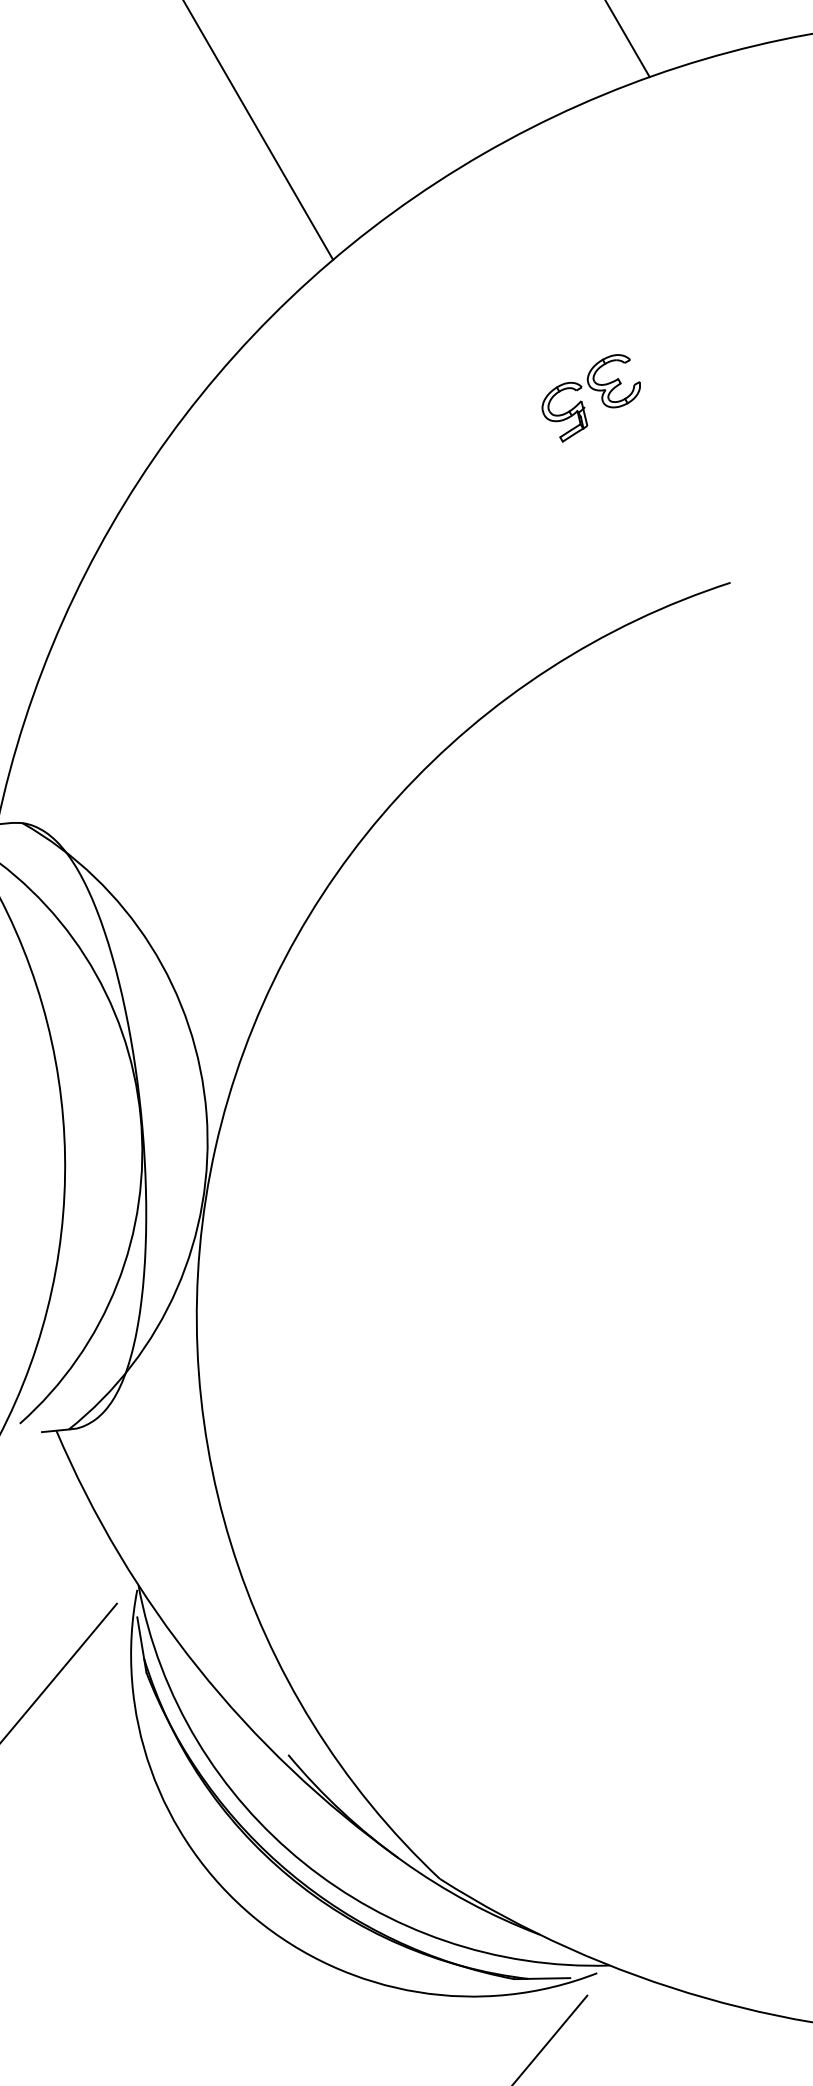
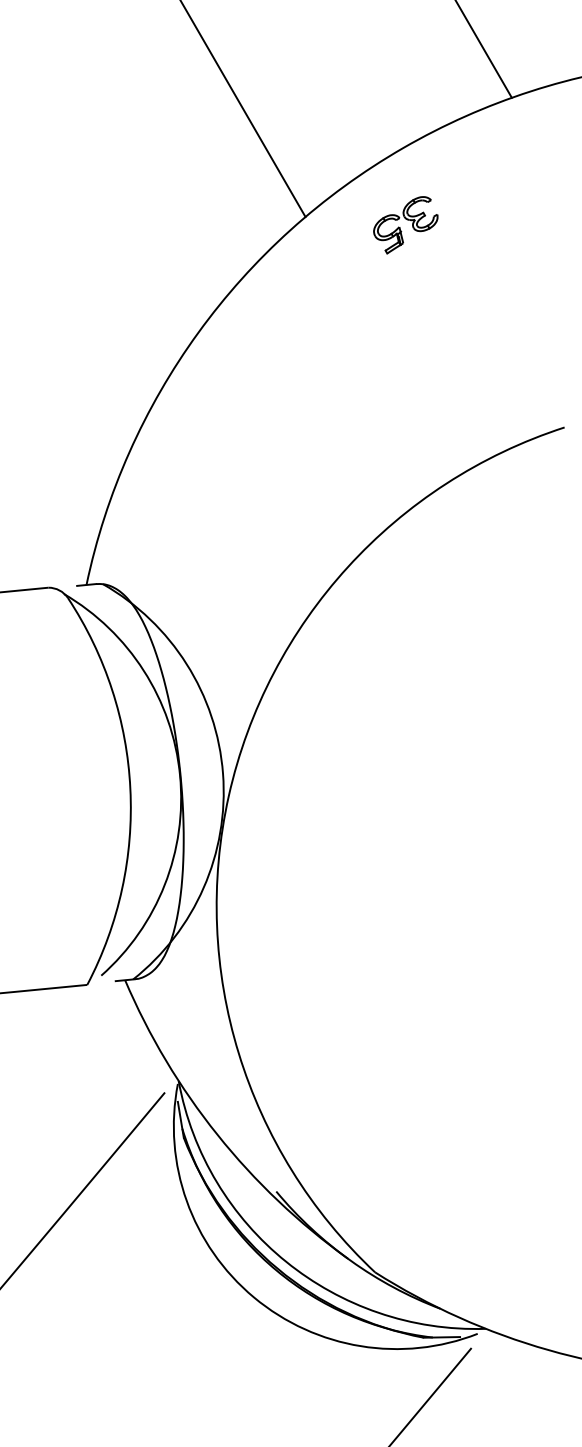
part: (590, 398) -> (405, 225), moved

